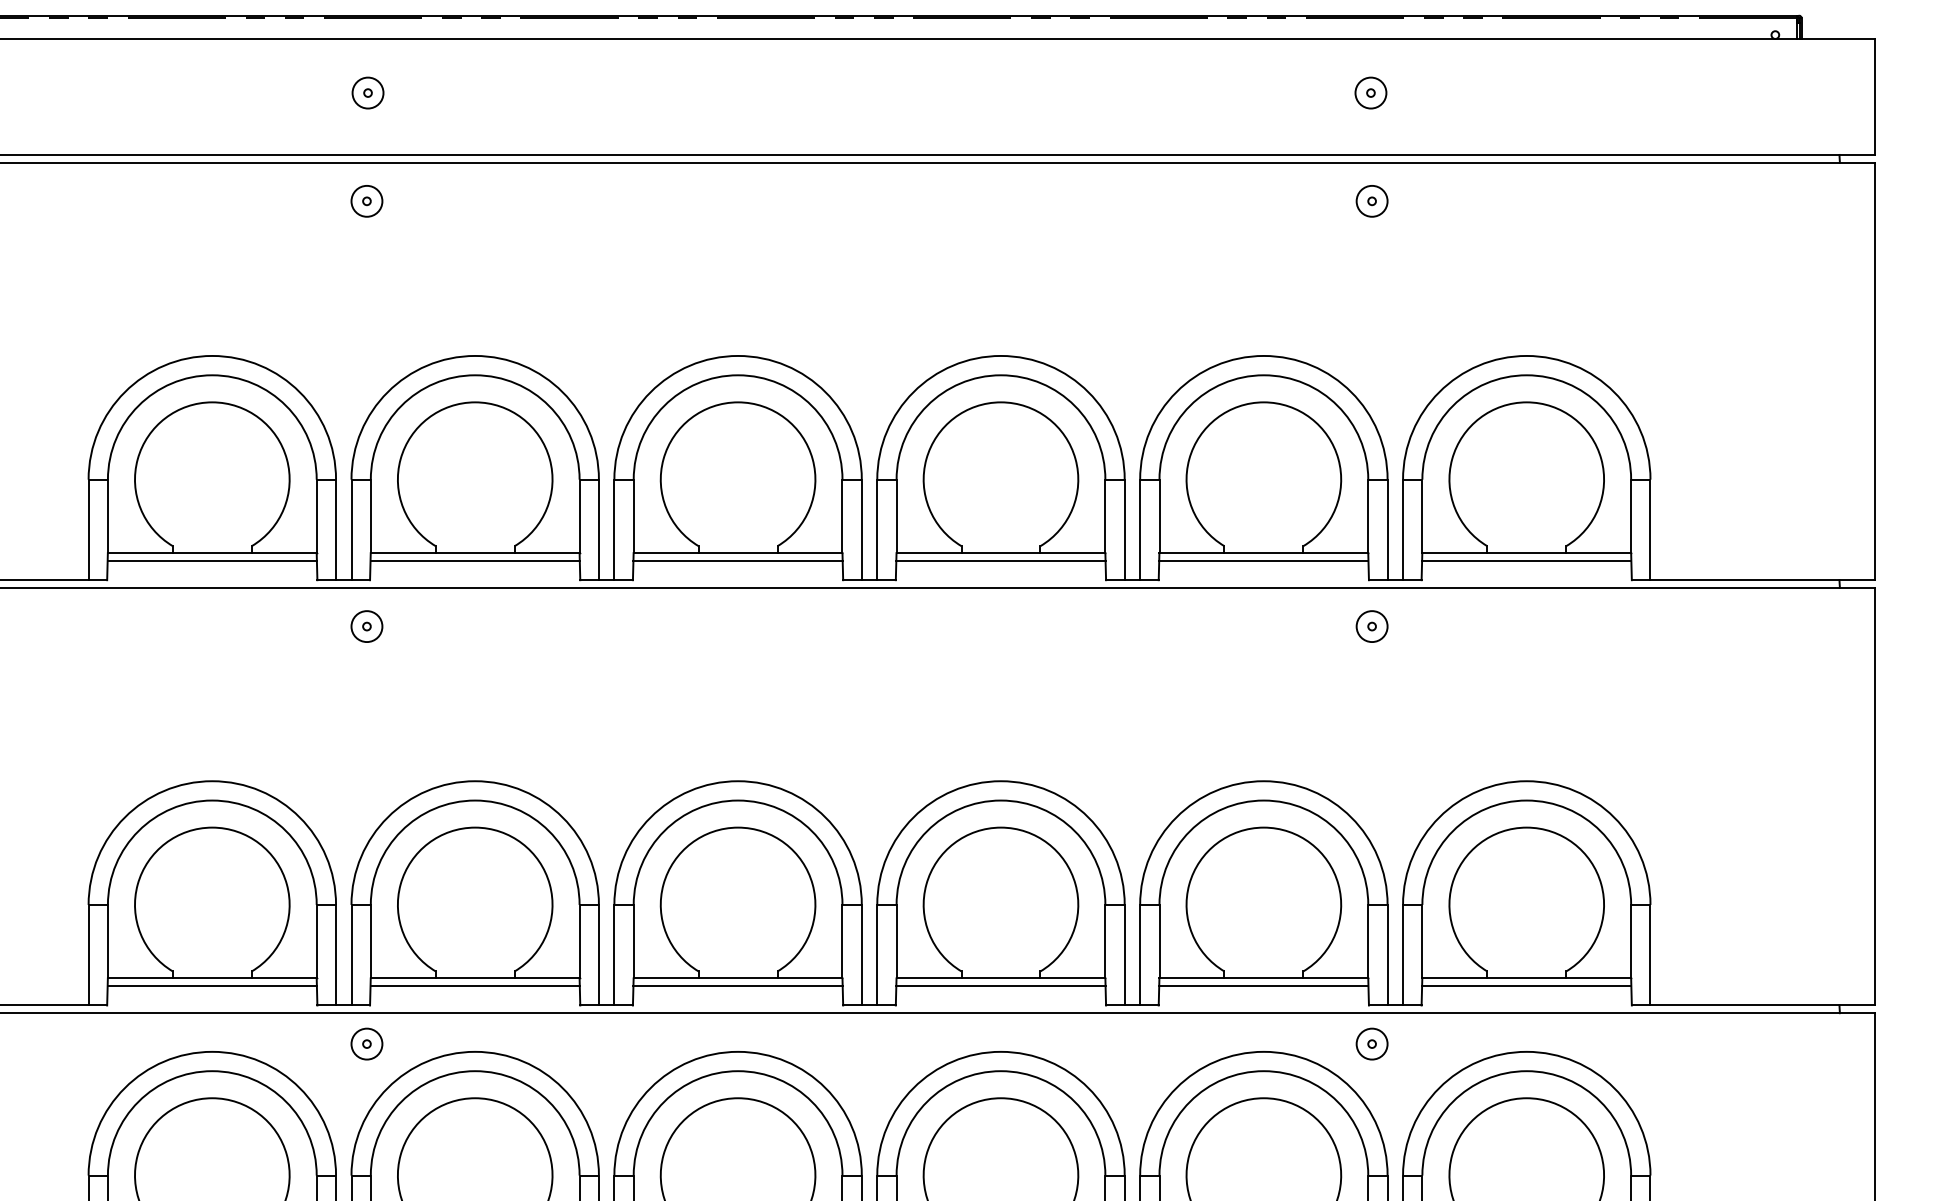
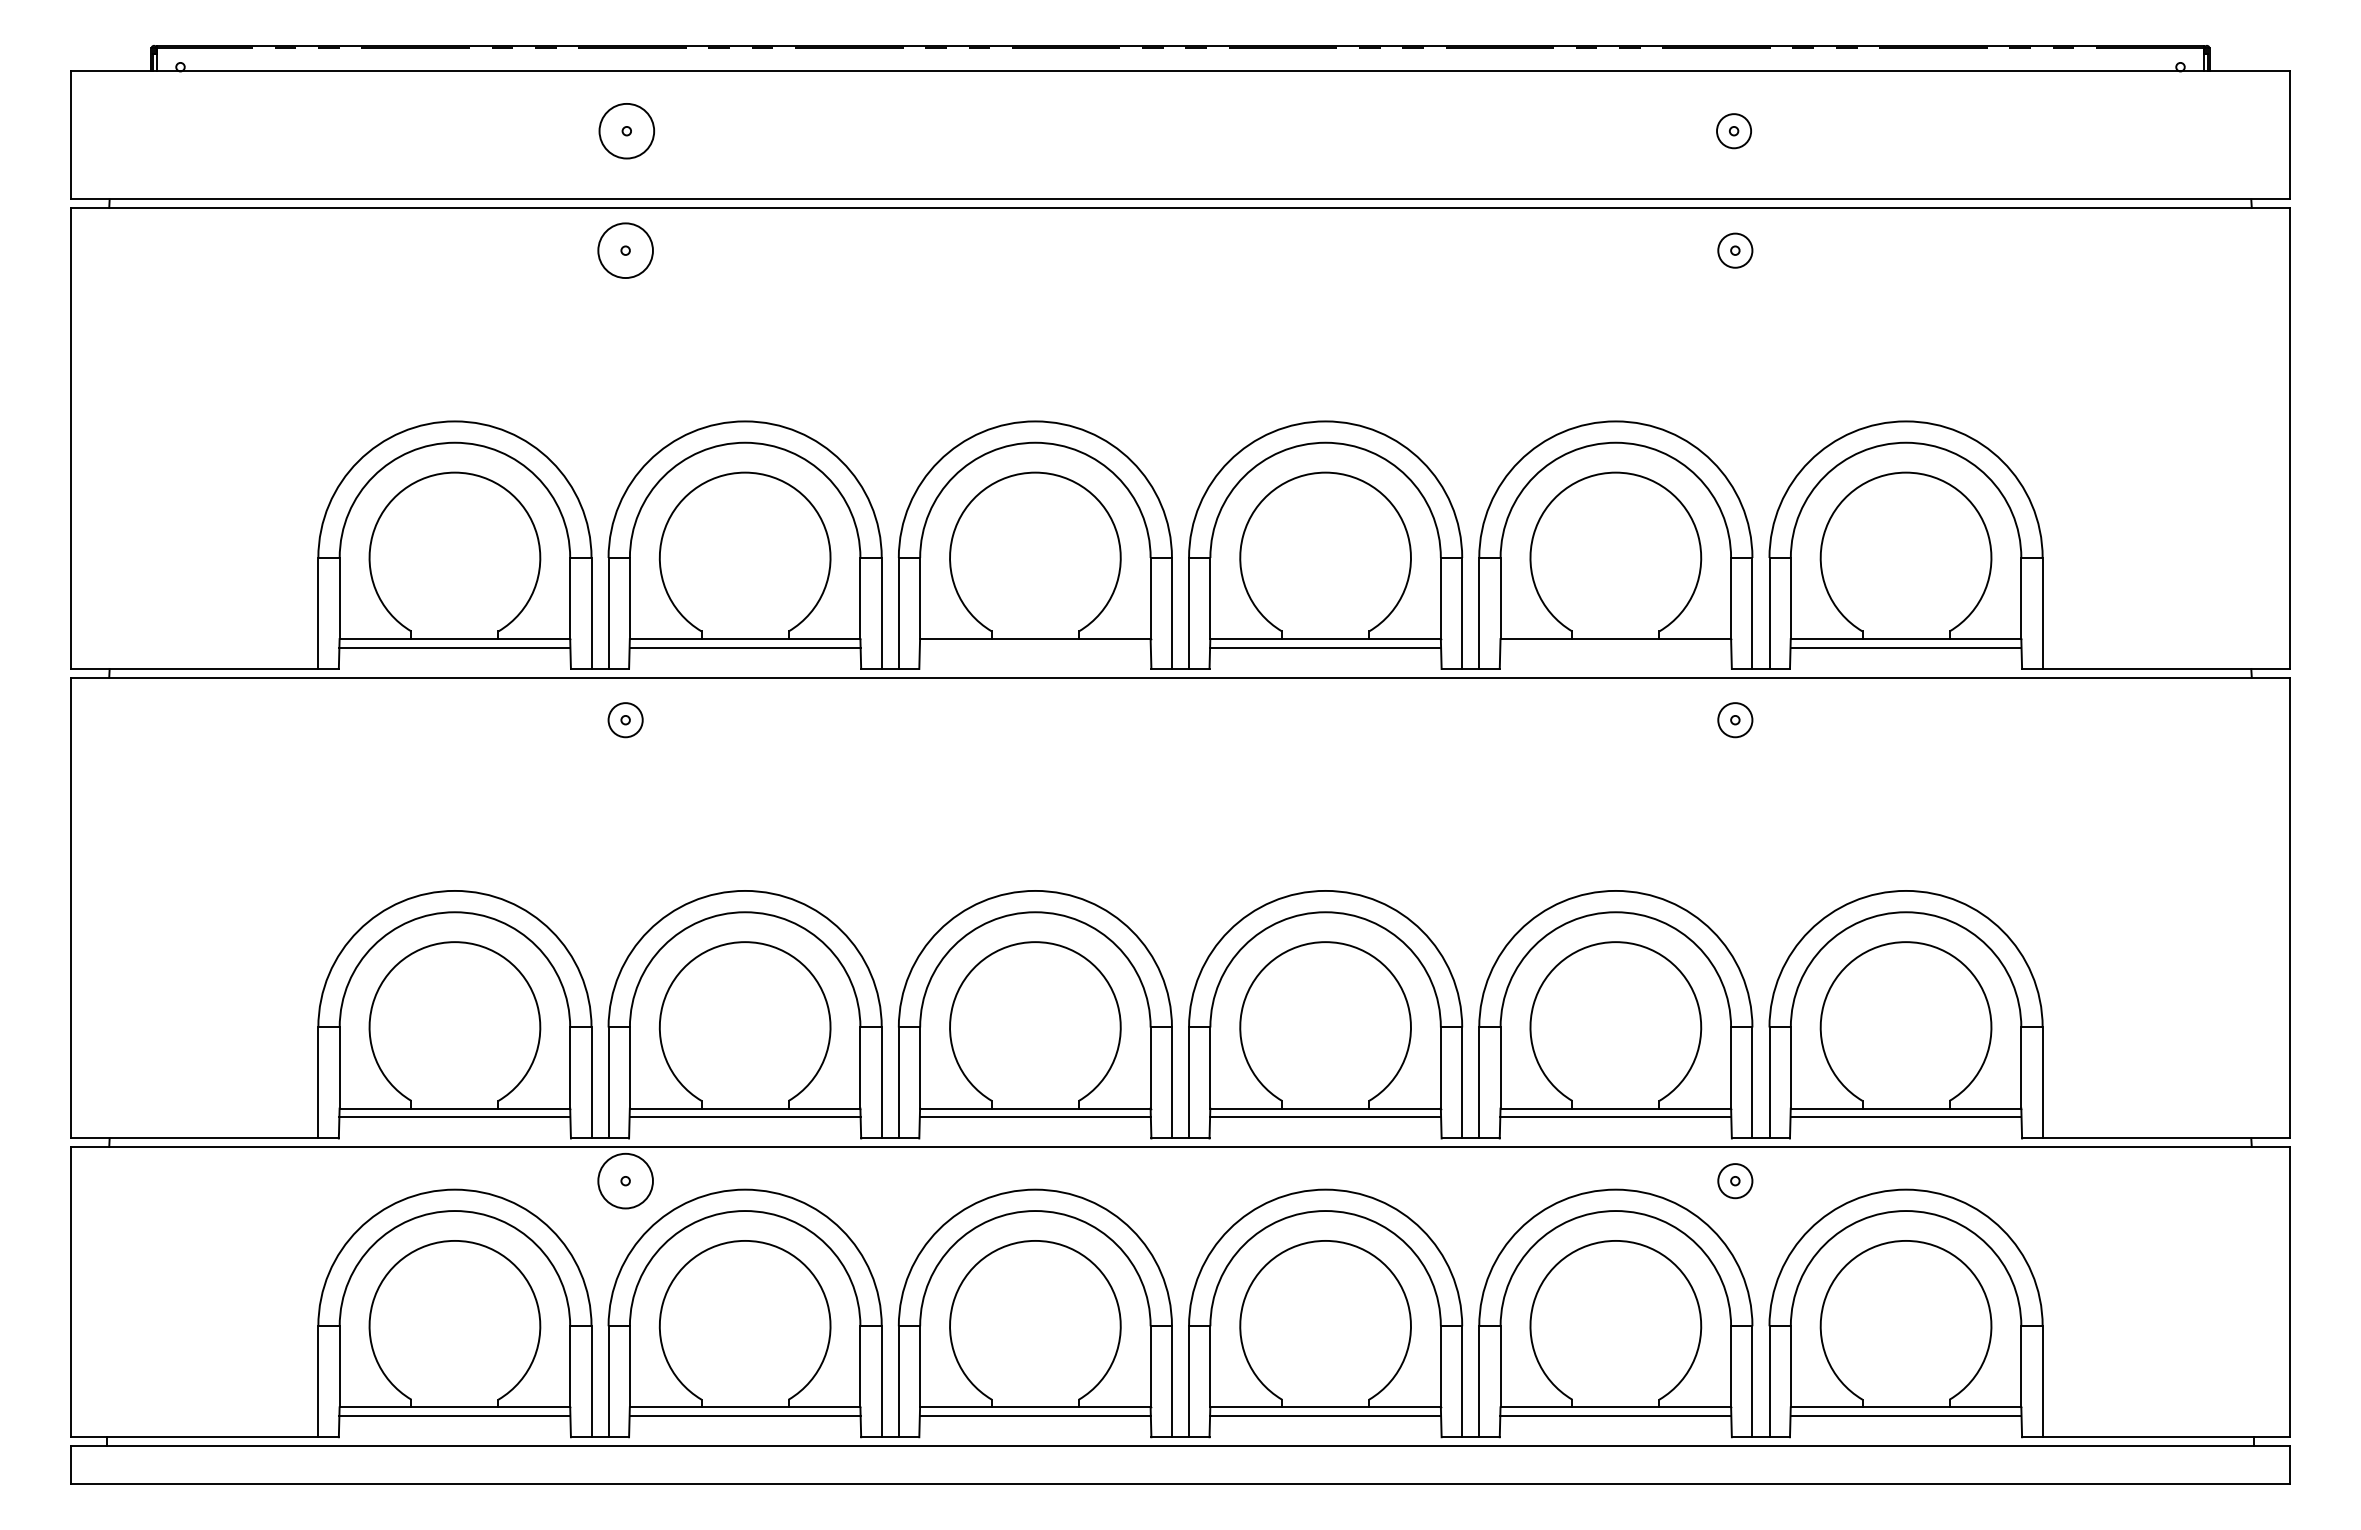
circle: (367, 93) -> (626, 131), size x1.6
circle: (366, 201) -> (625, 250), size x1.6
line: (737, 560) -> (1034, 647), removed
line: (1263, 560) -> (1615, 647), removed
circle: (366, 1044) -> (625, 1181), size x1.6

